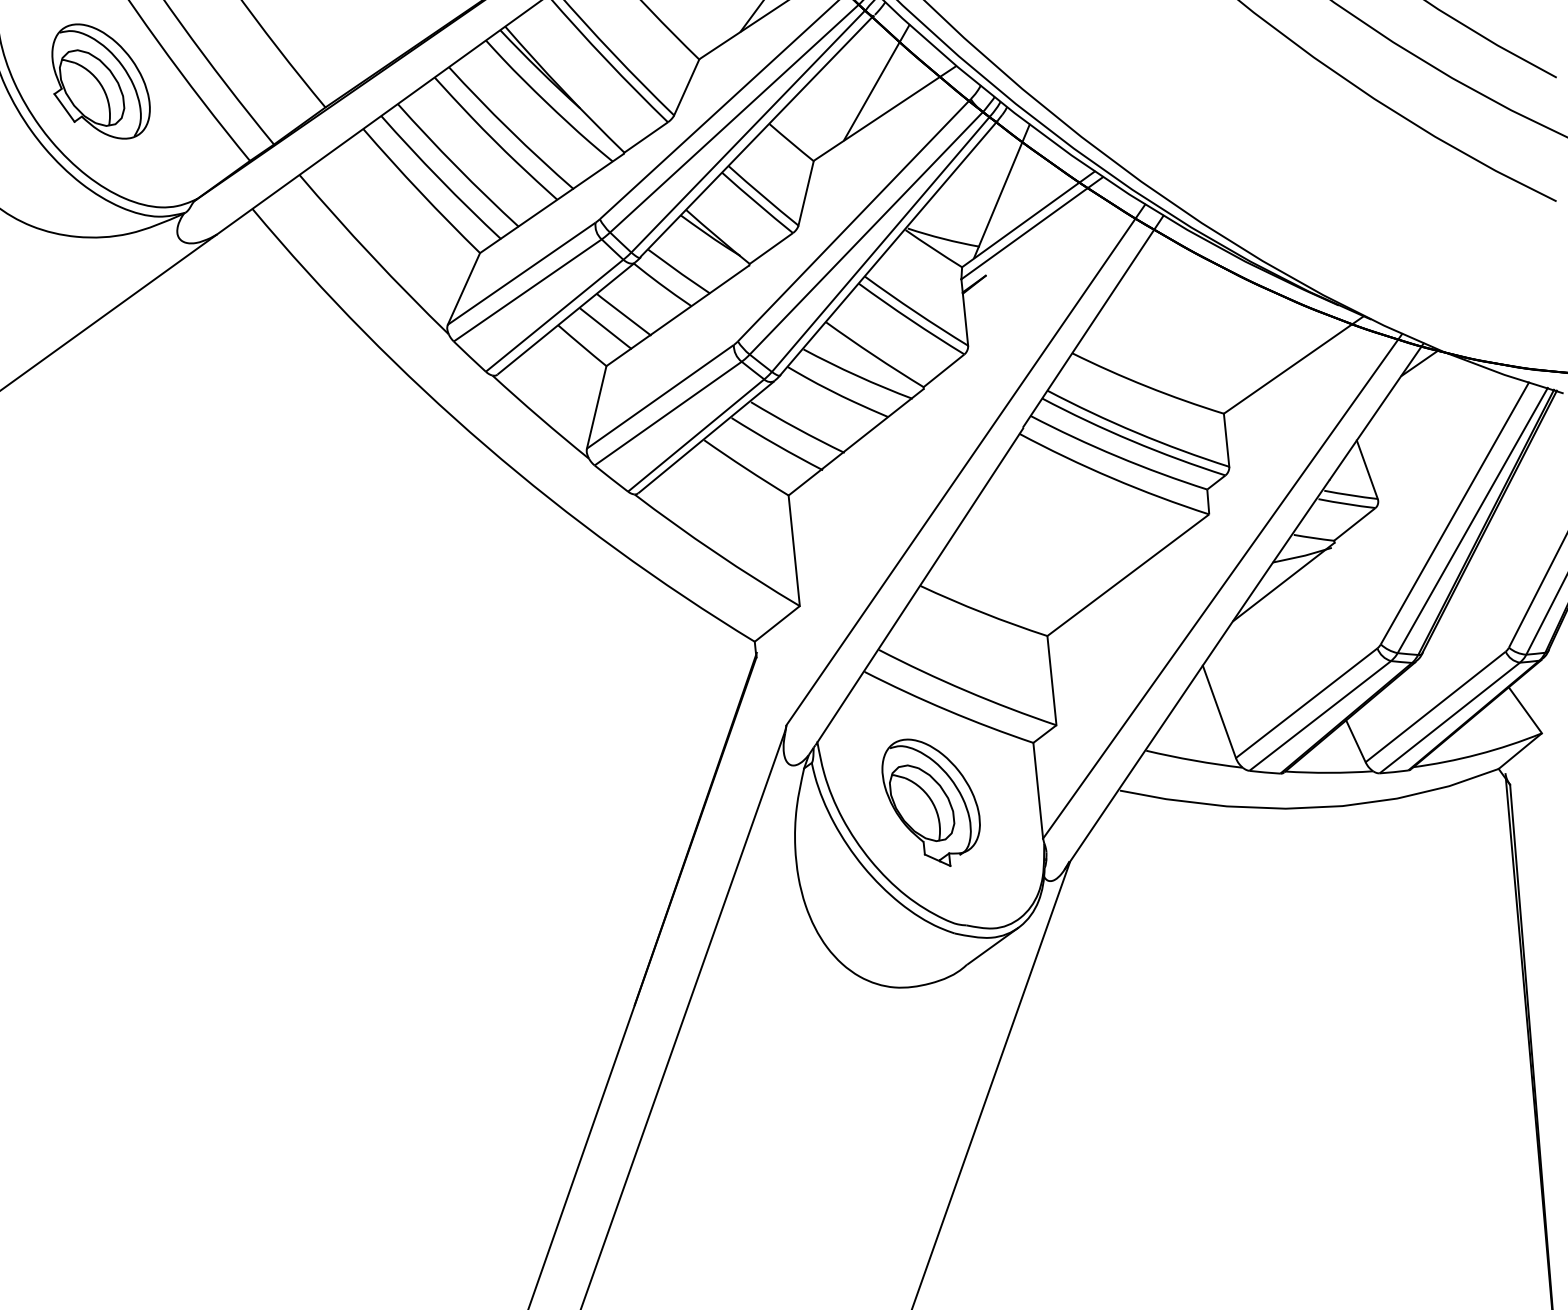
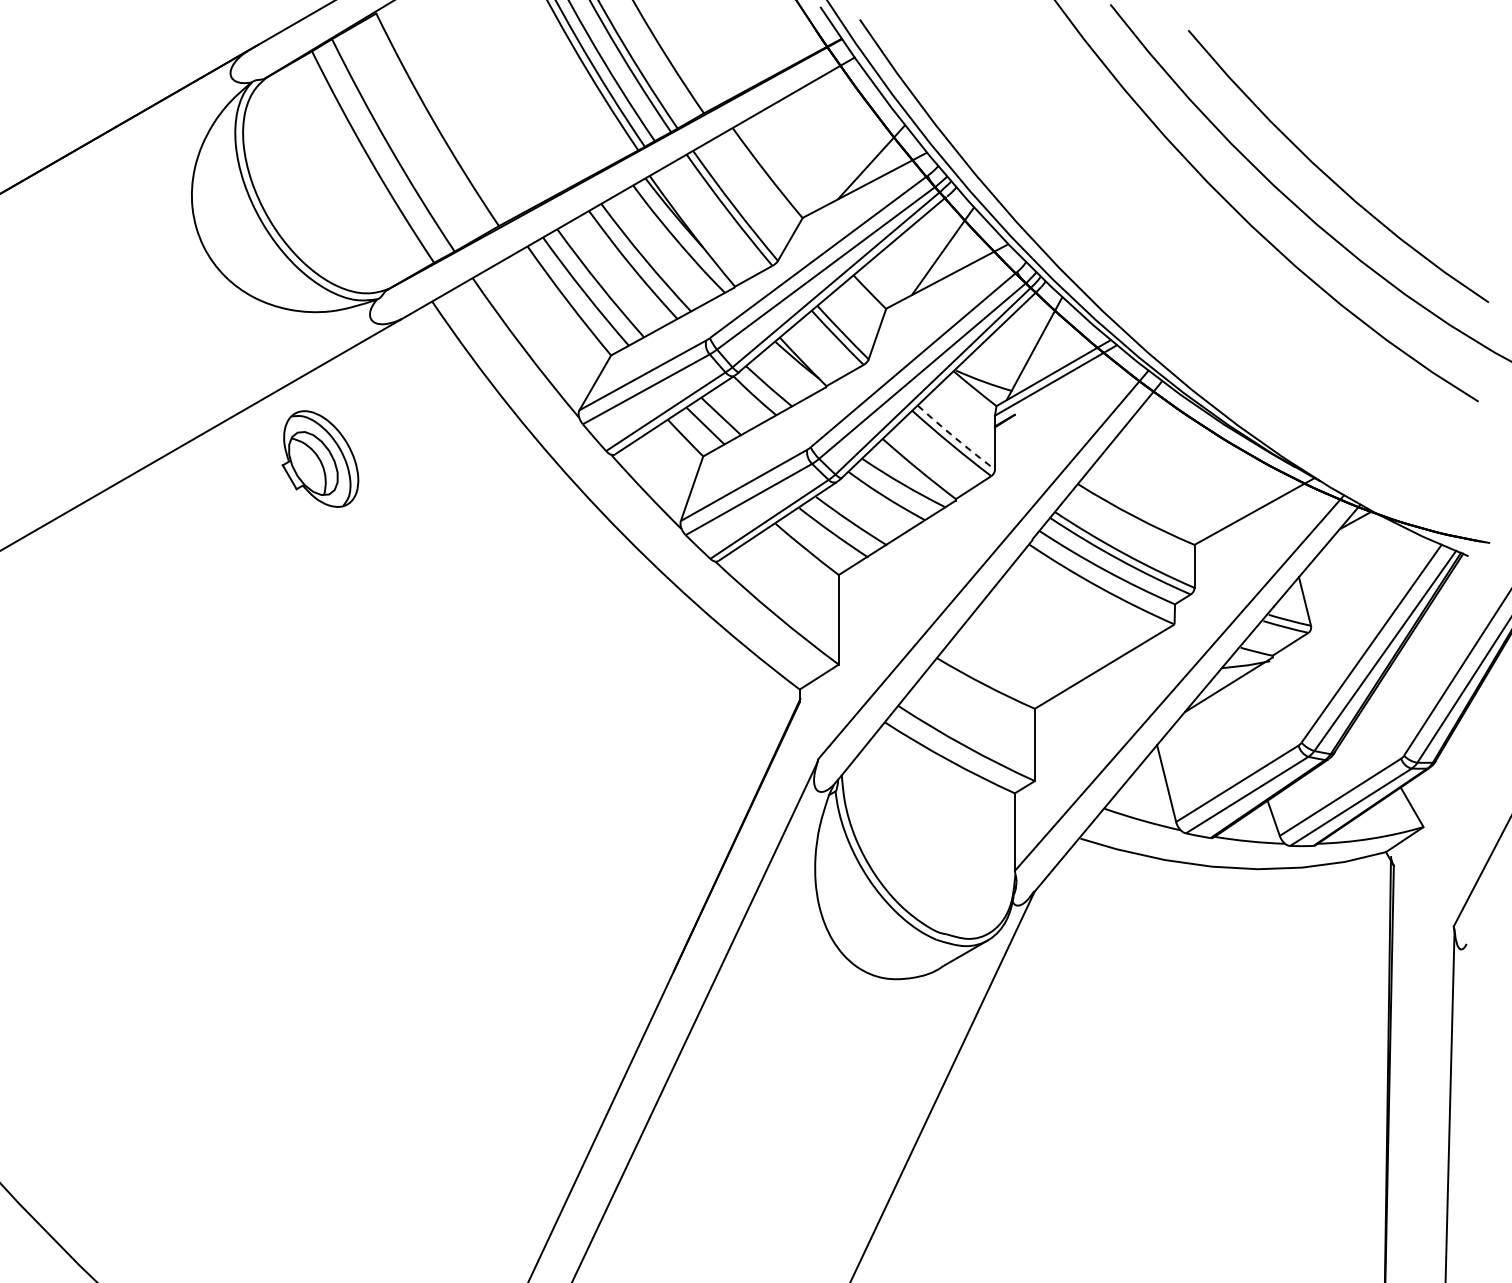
part: (100, 80) -> (320, 458), moved
arc: (915, 312) -> (955, 438), solid -> dashed
part: (931, 802) -> (928, 832), removed

